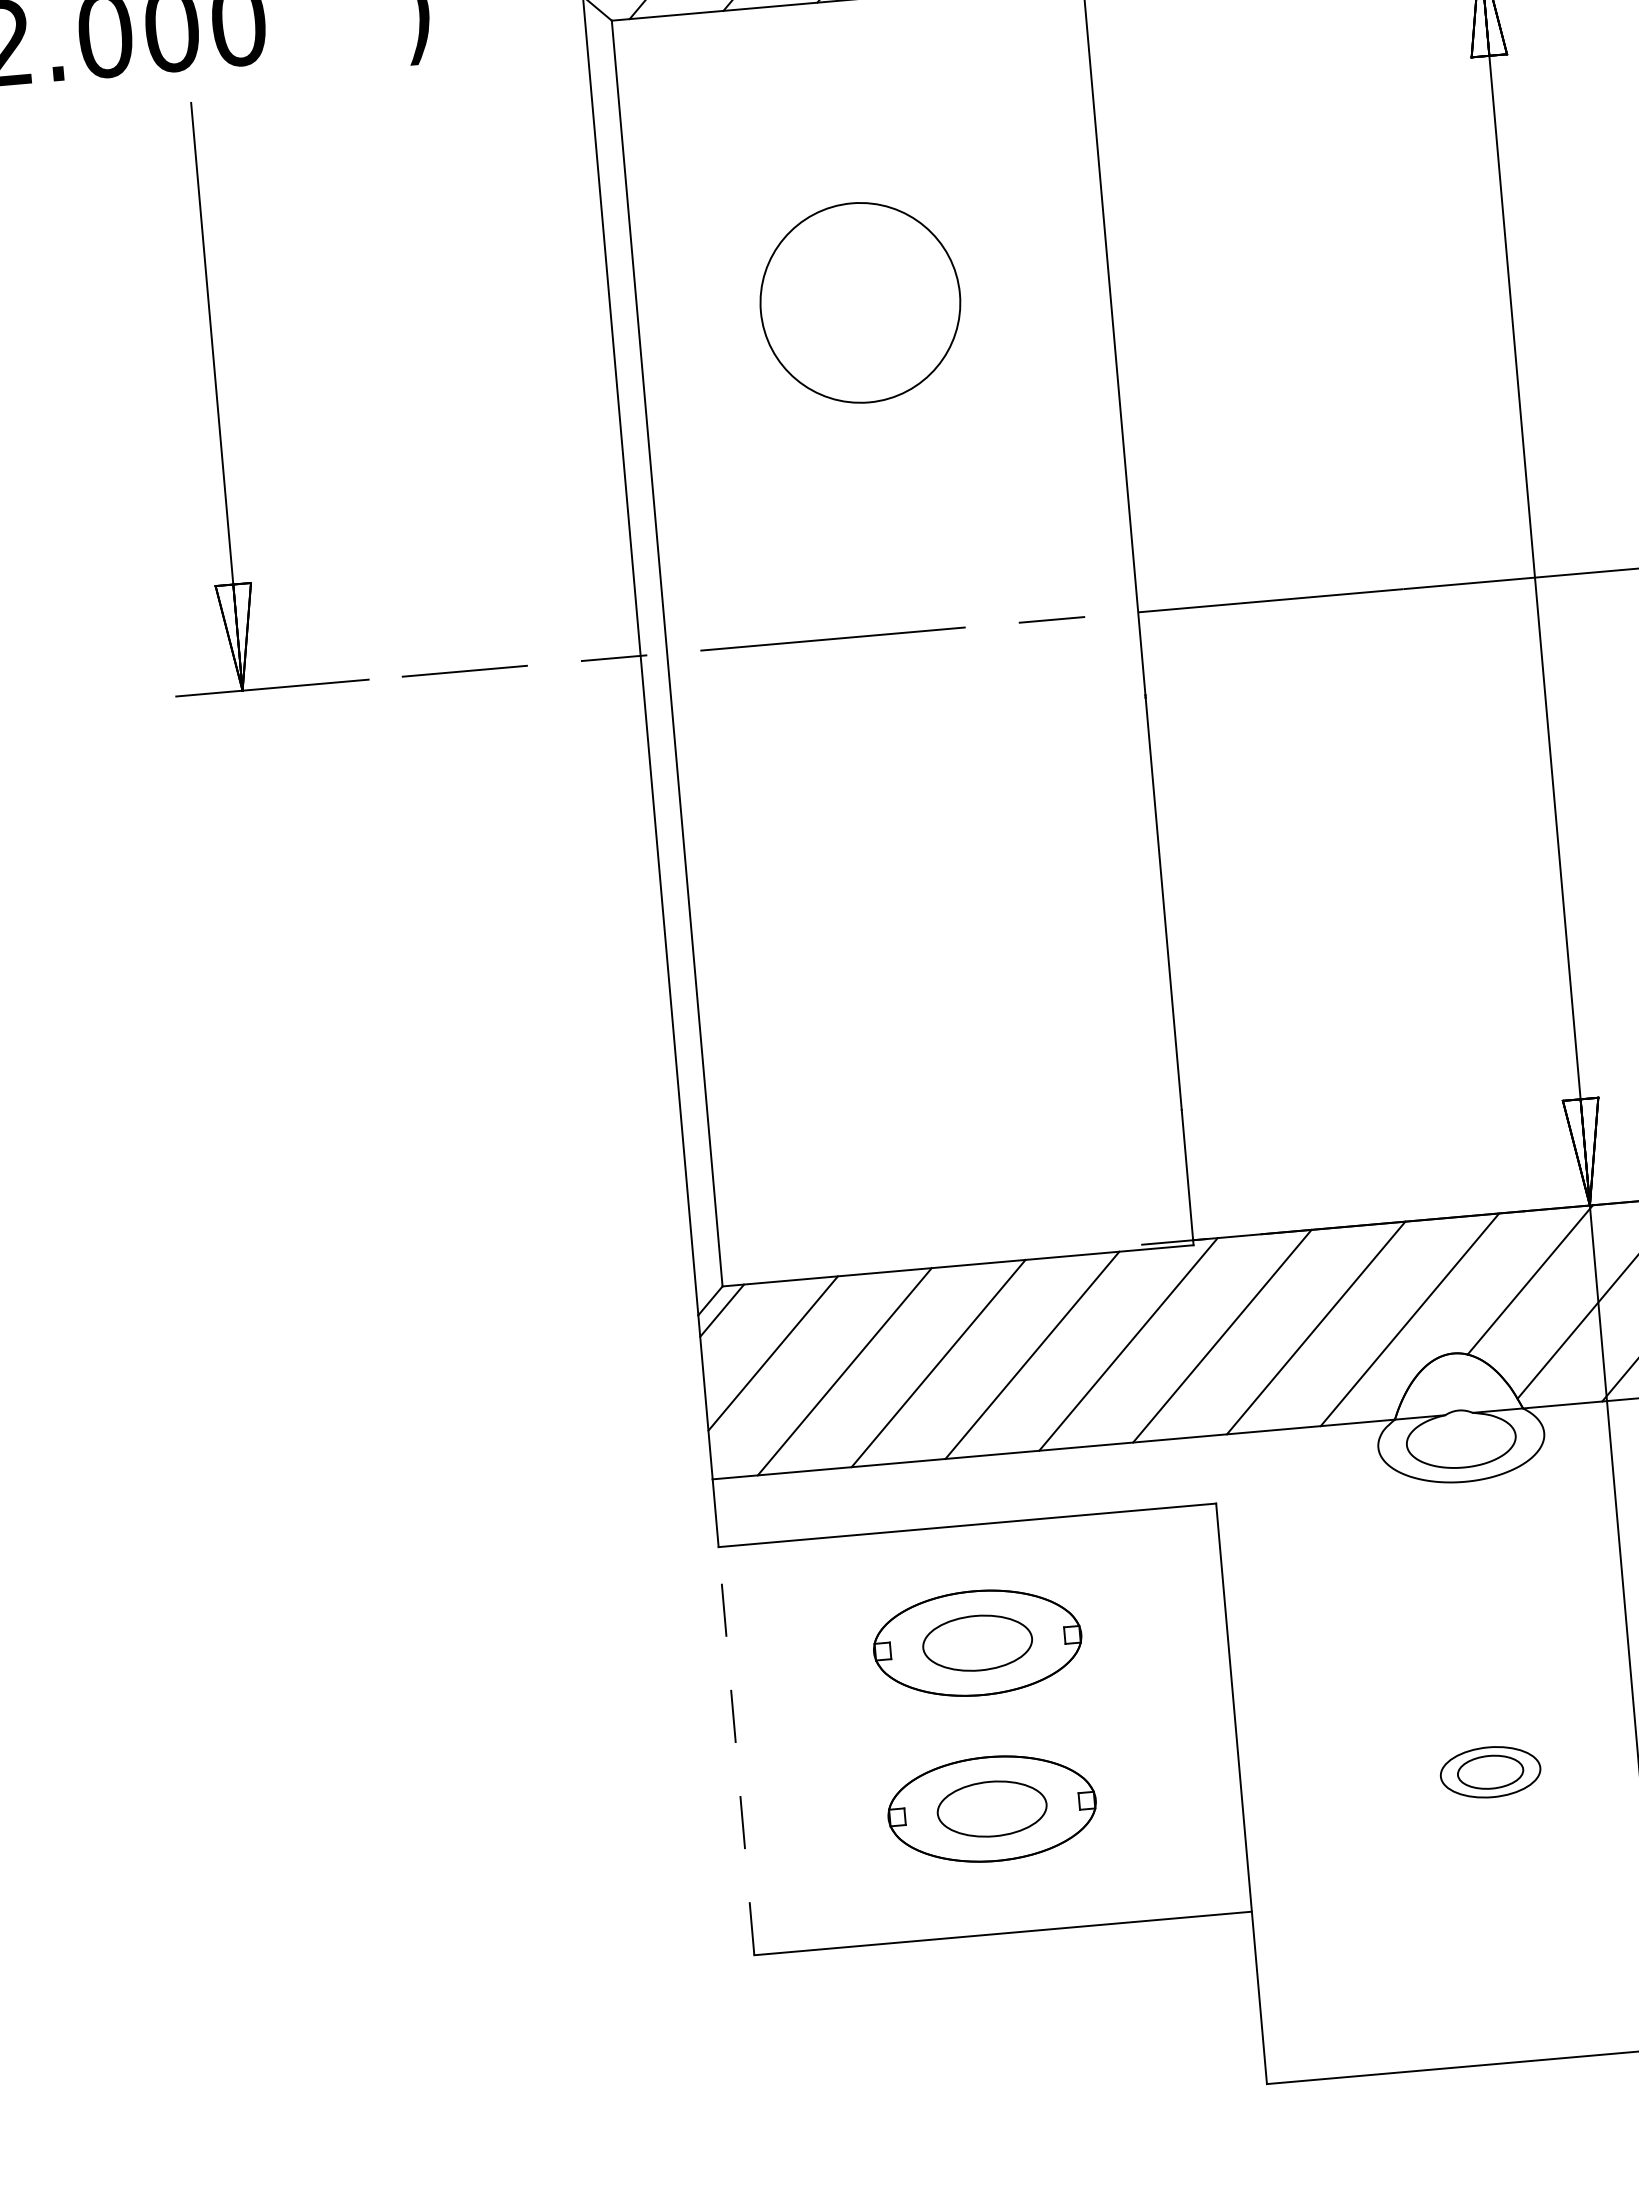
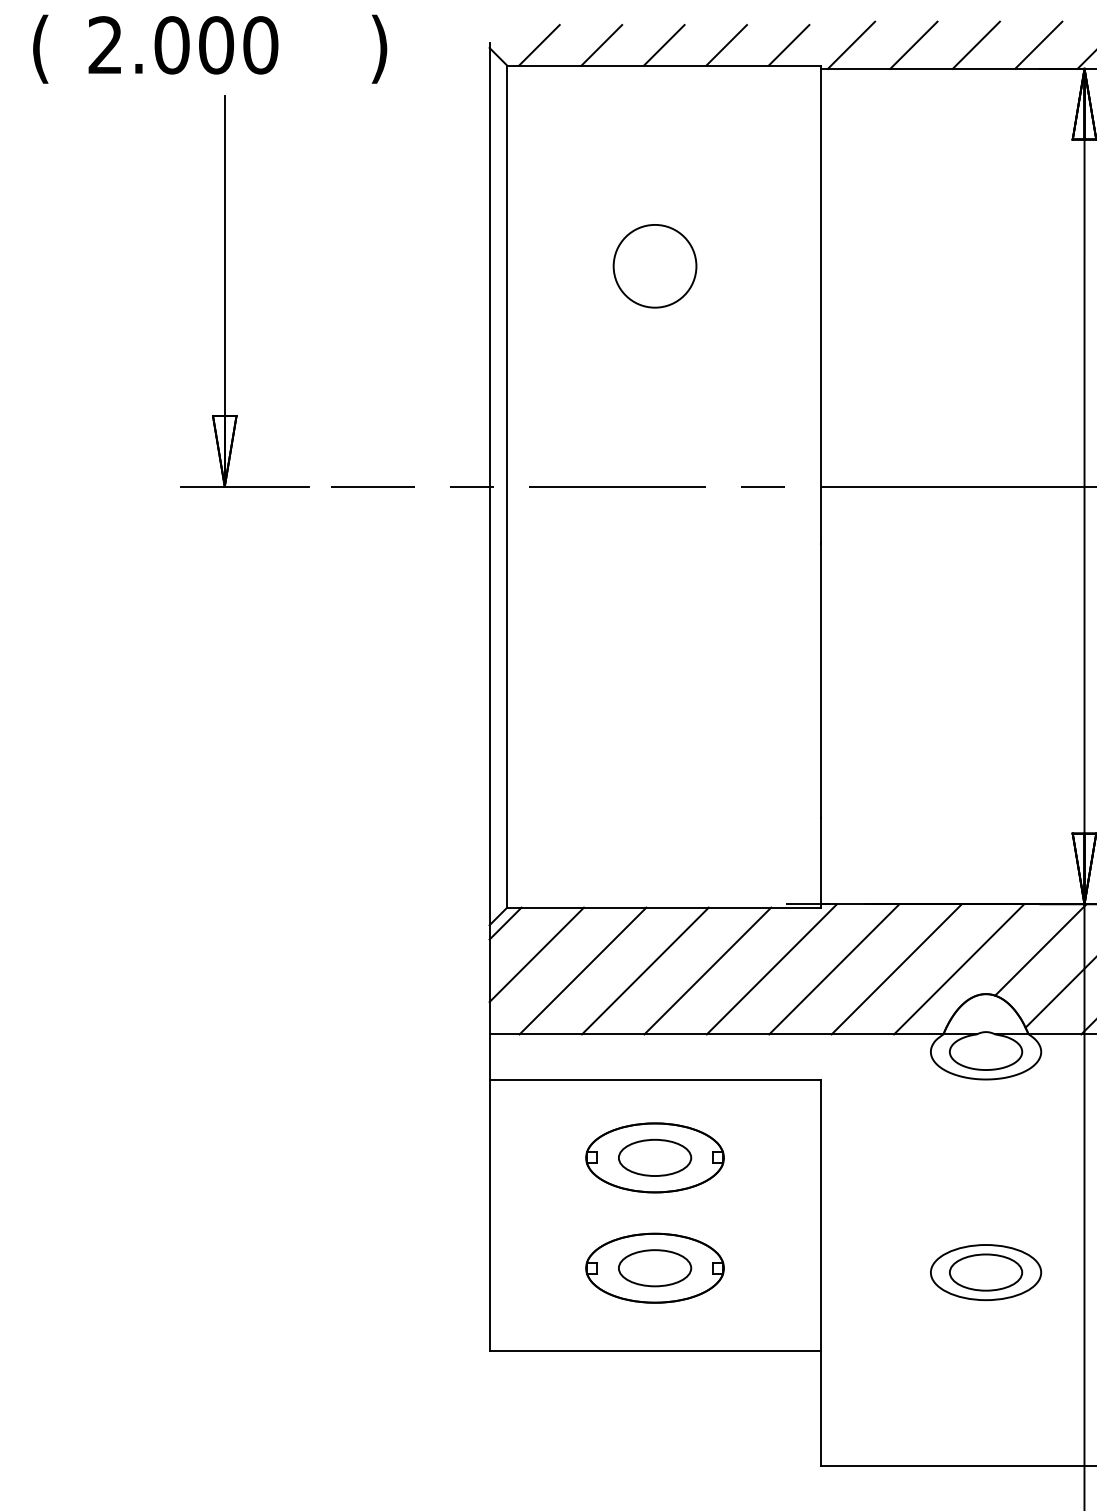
circle: (859, 301) -> (654, 265), size x0.62
line: (736, 1751) -> (489, 1215), dashed -> solid
part: (1491, 1771) -> (986, 1272), size x1.67

